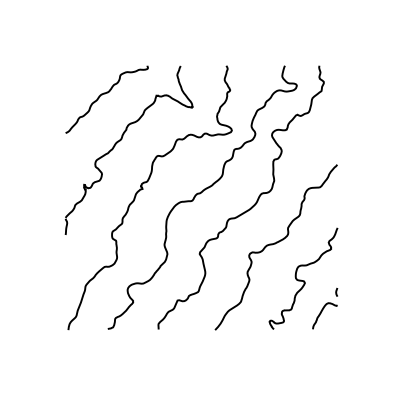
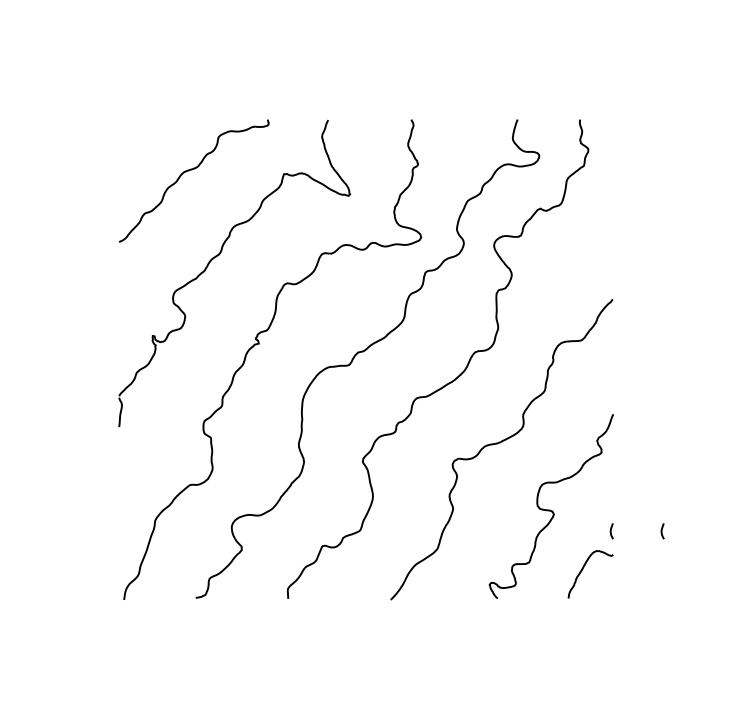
curve: (364, 291) -> (662, 529), added

